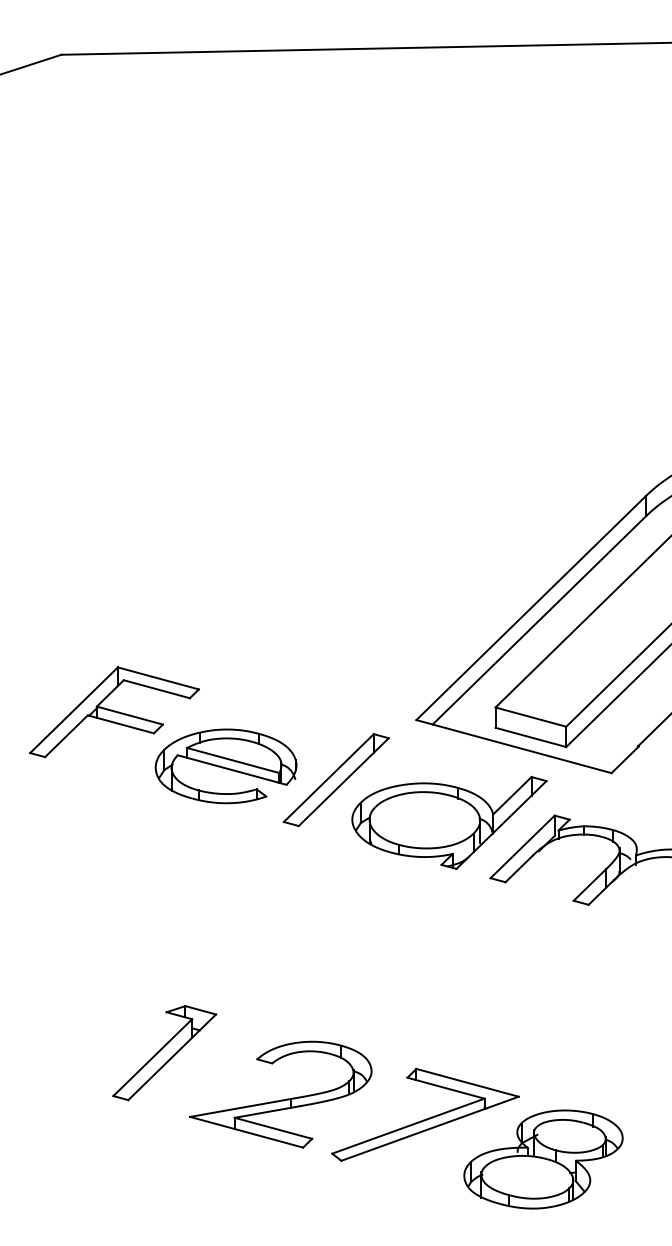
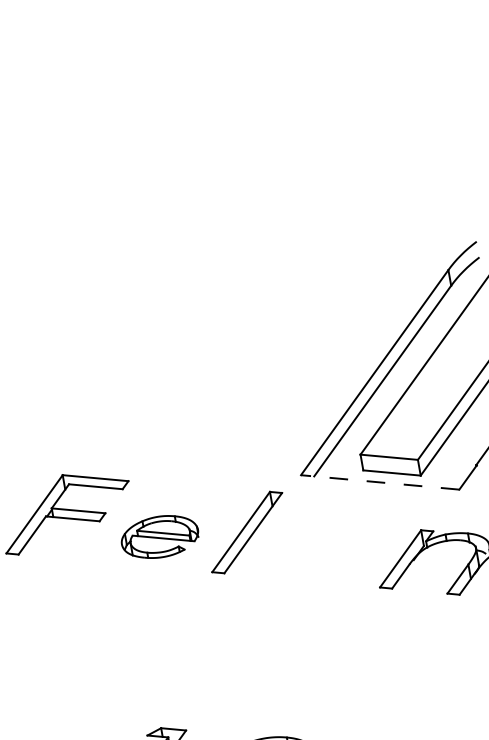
line: (513, 746) -> (379, 482), solid -> dashed
part: (225, 766) -> (159, 537), size x0.7
part: (449, 822) -> (340, 549), removed

